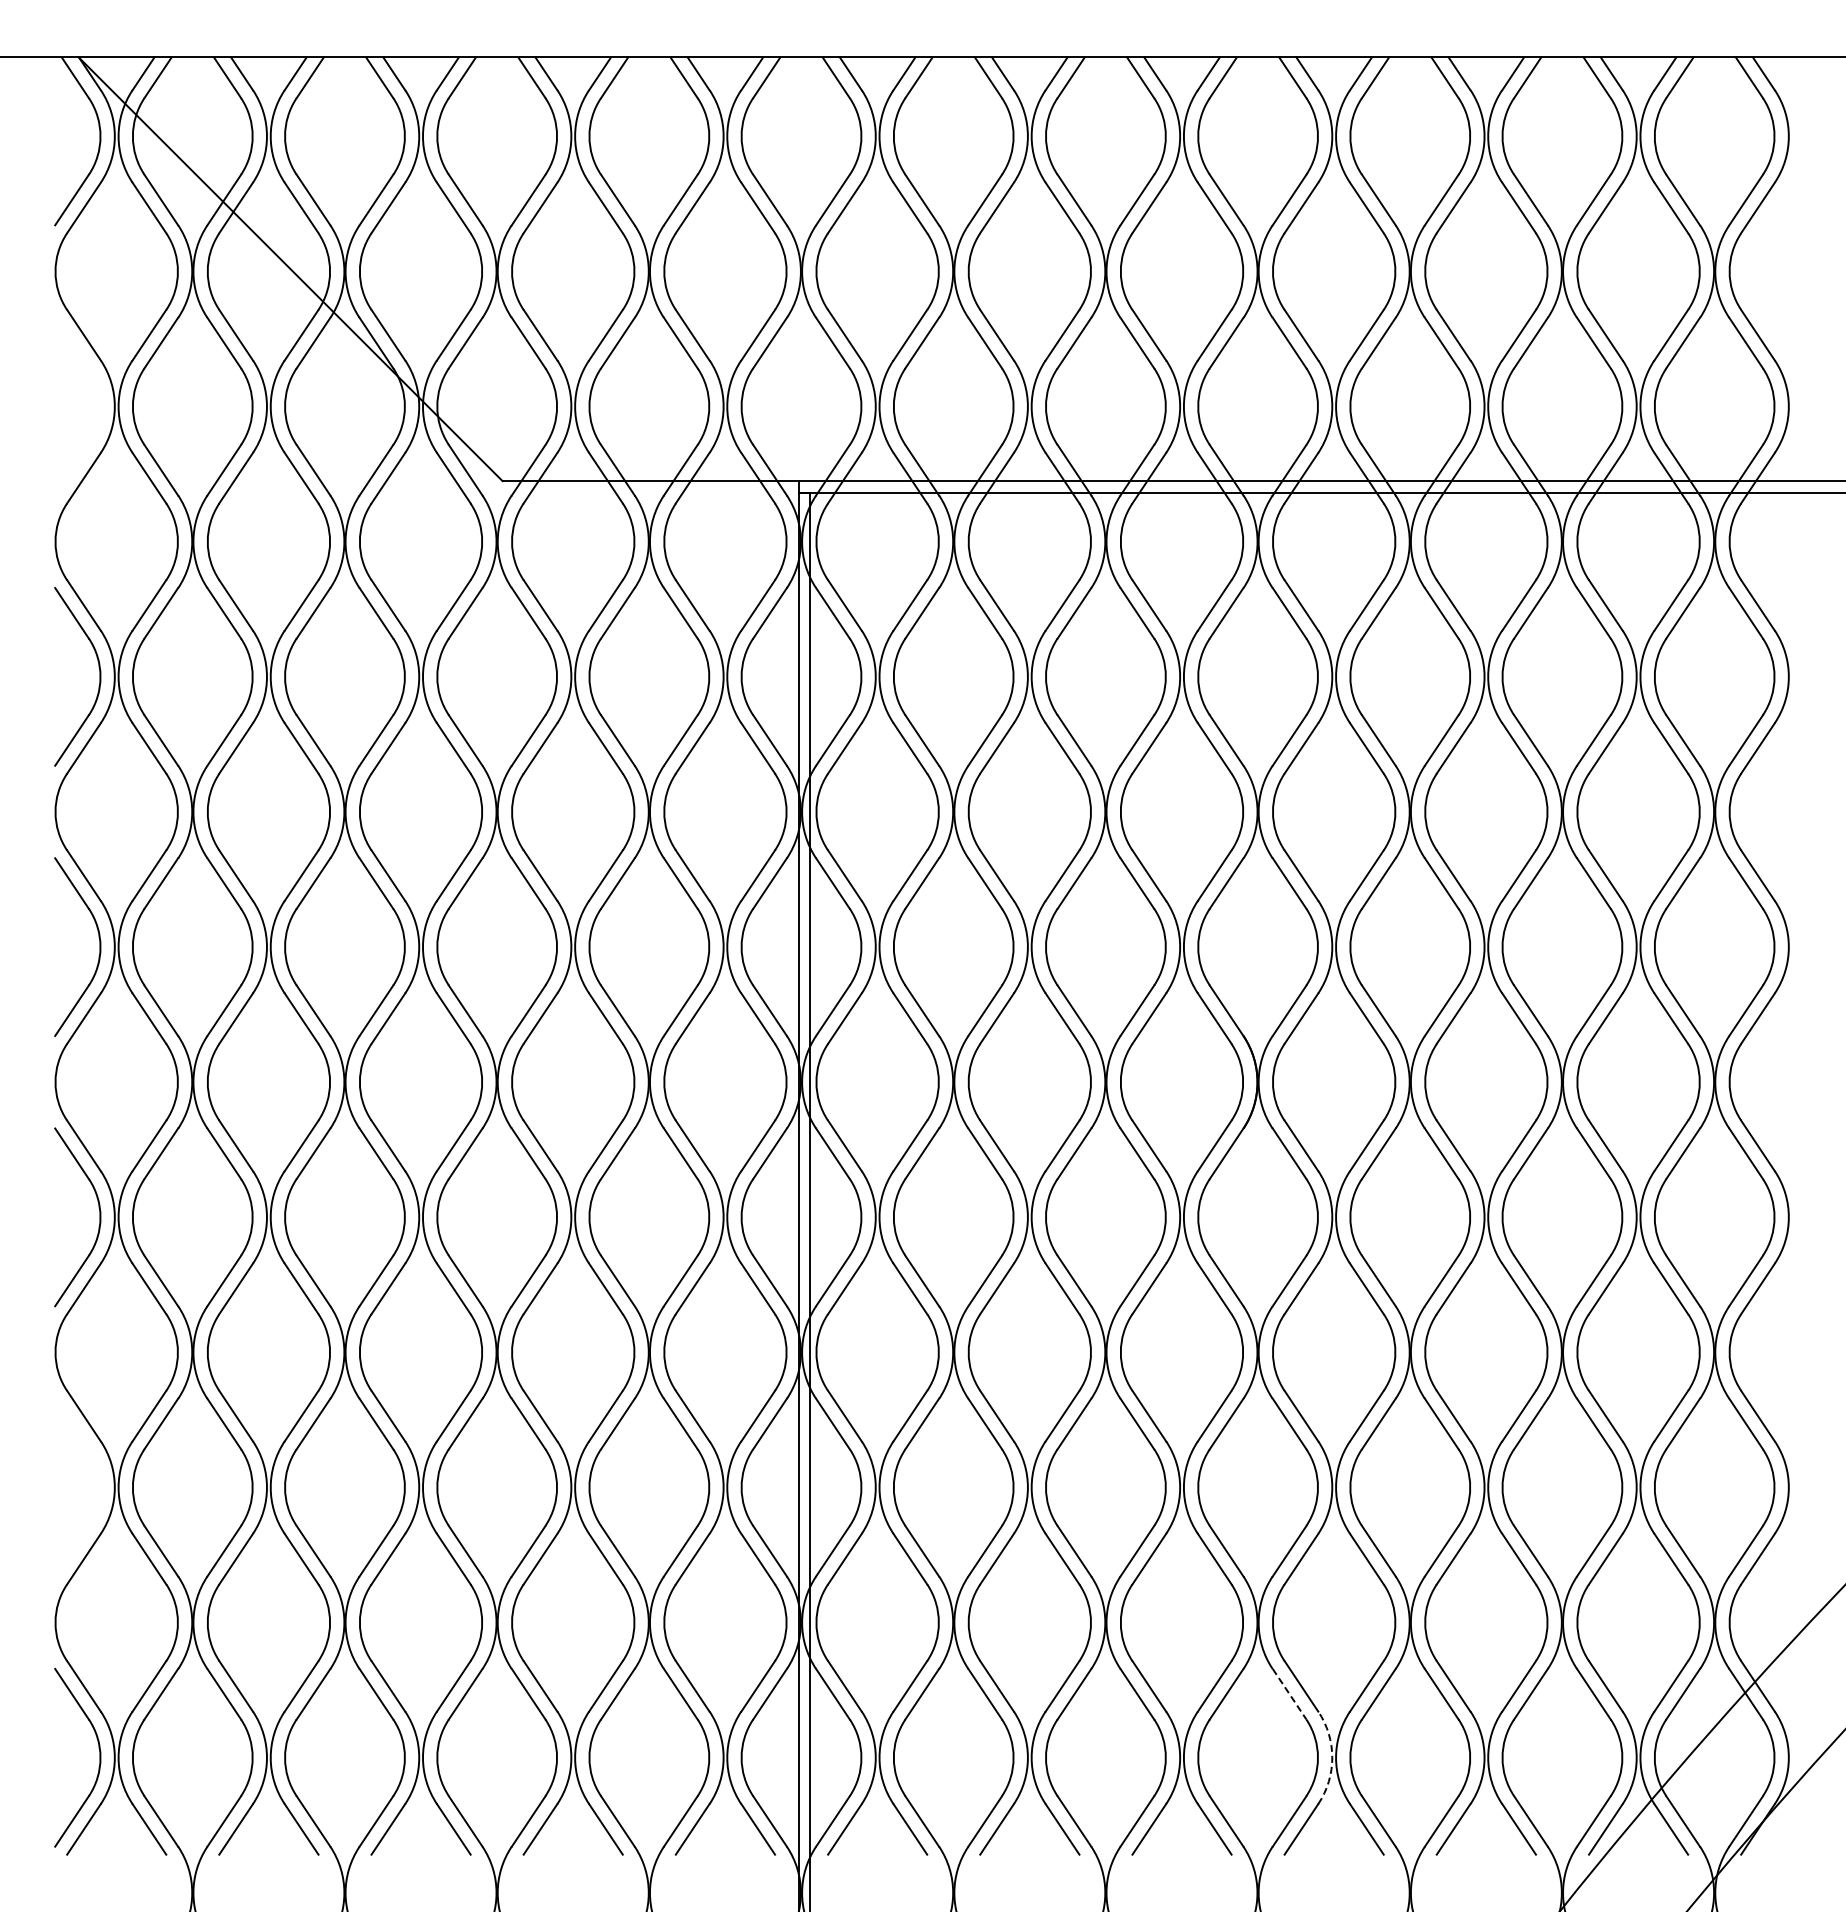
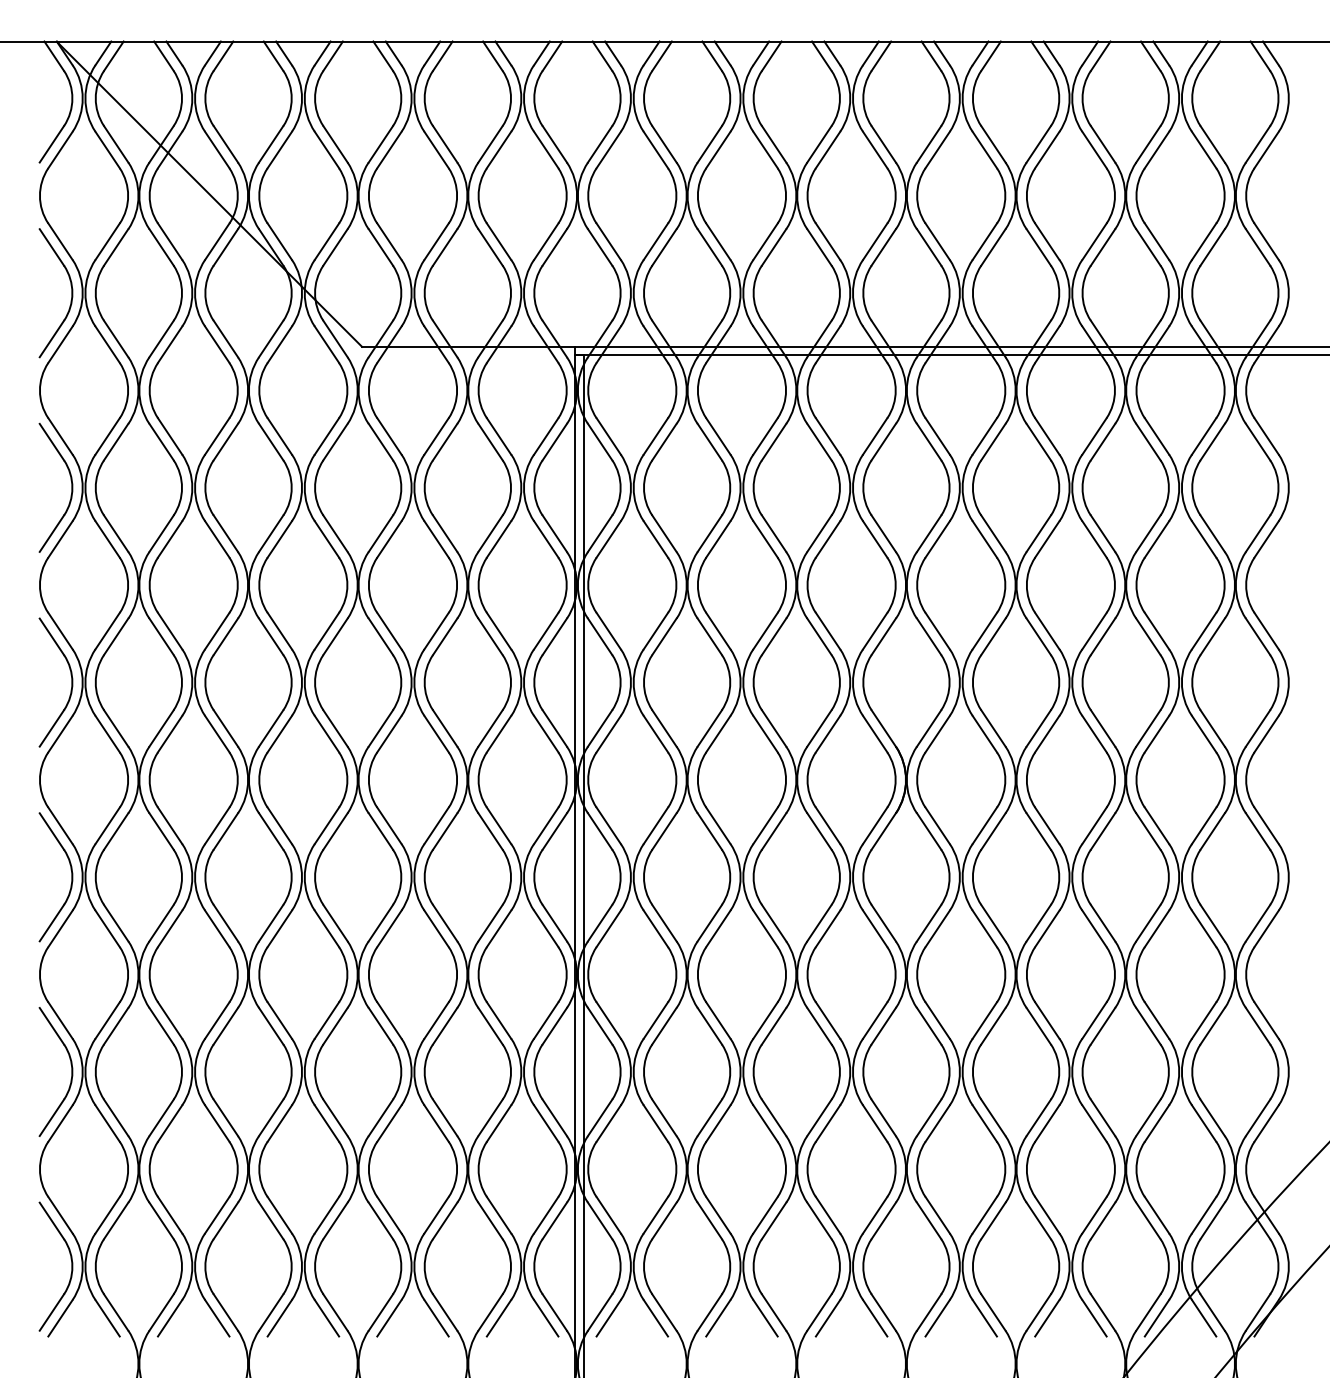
part: (99, 406) -> (71, 293), added
part: (99, 1487) -> (71, 1071), added
line: (1289, 1694) -> (929, 1221), dashed -> solid
arc: (1332, 1757) -> (960, 1266), dashed -> solid

